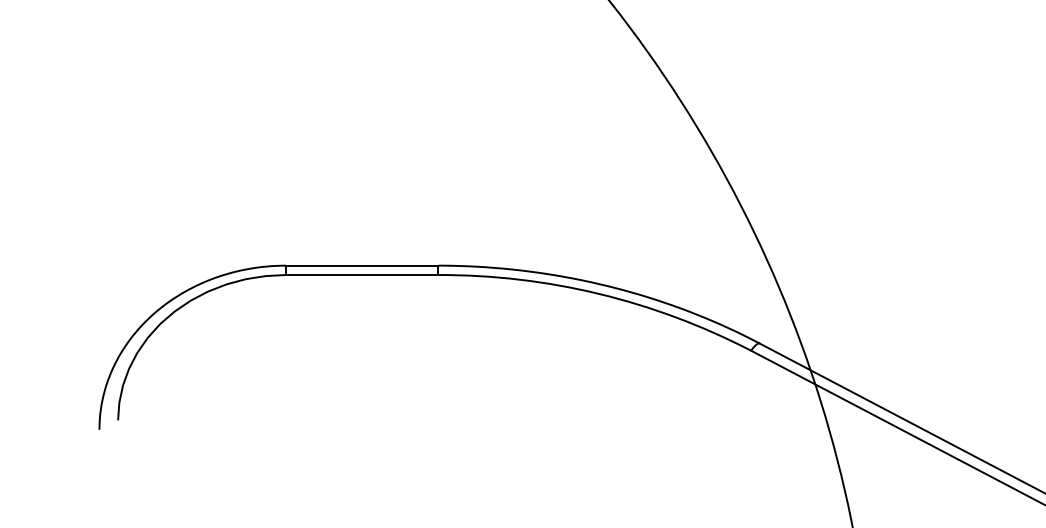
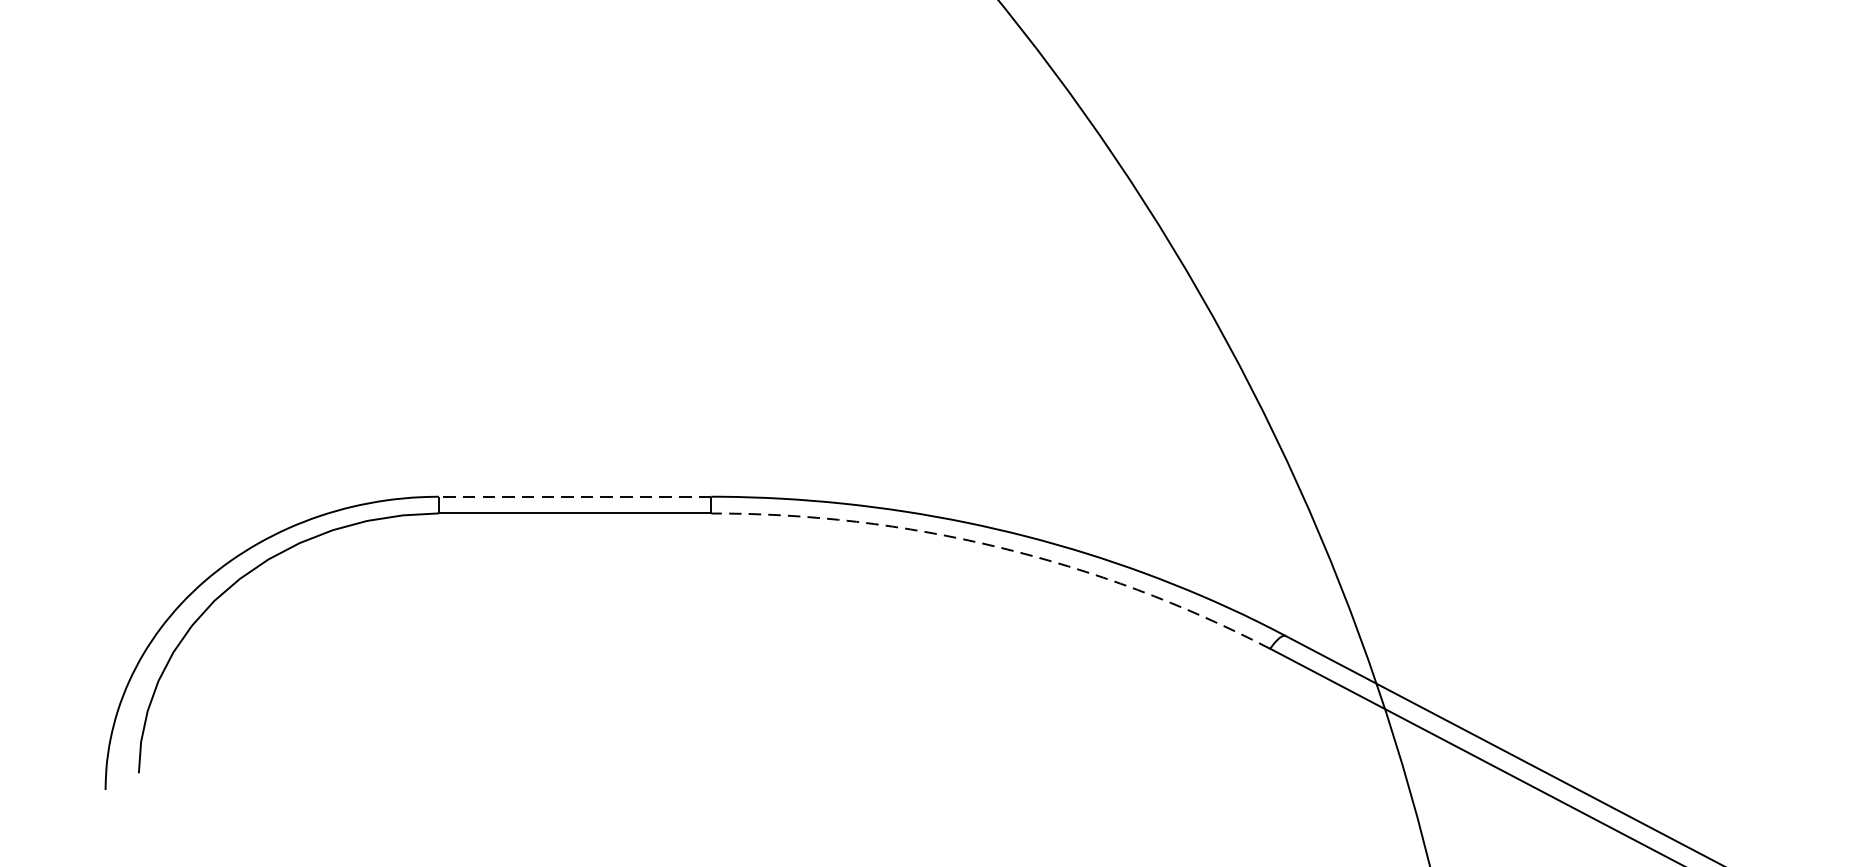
line: (361, 265) -> (573, 496), solid -> dashed
arc: (599, 293) -> (999, 546), solid -> dashed

